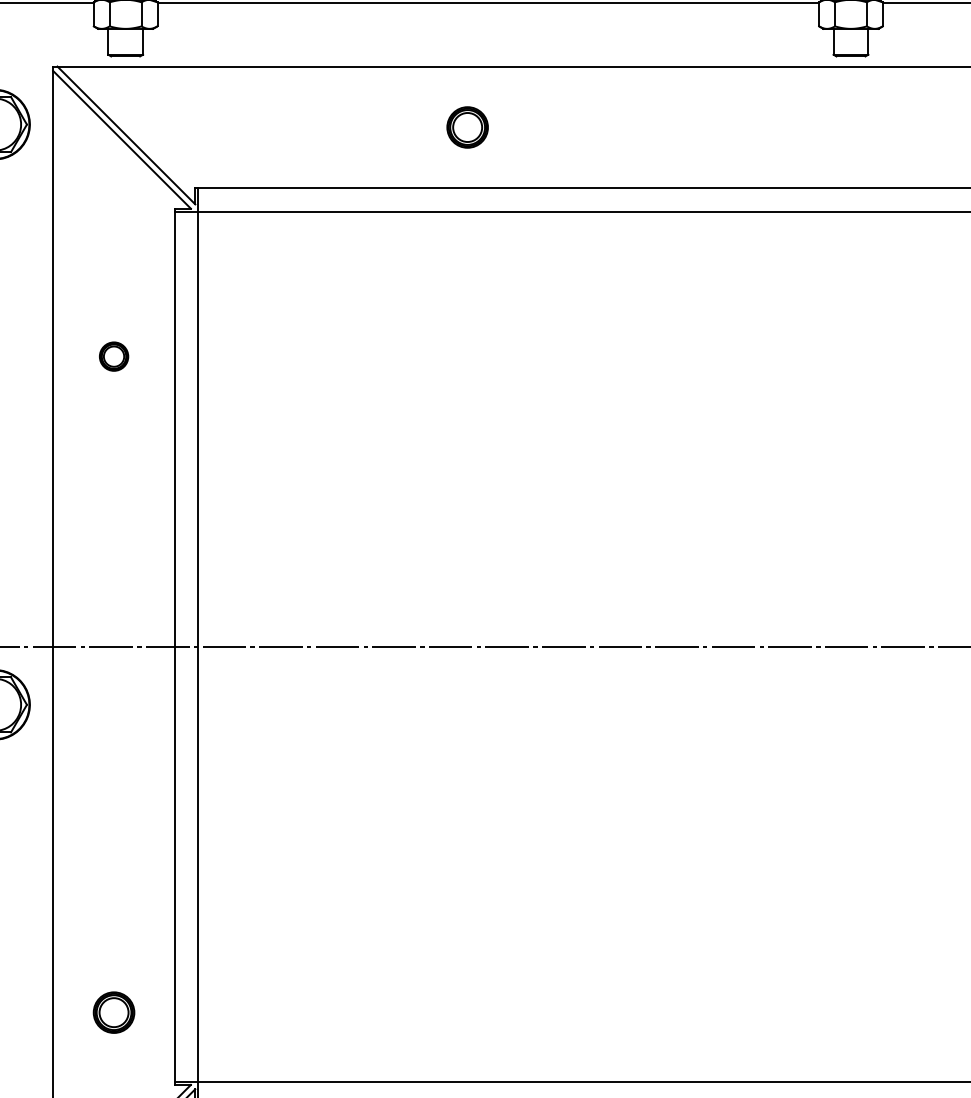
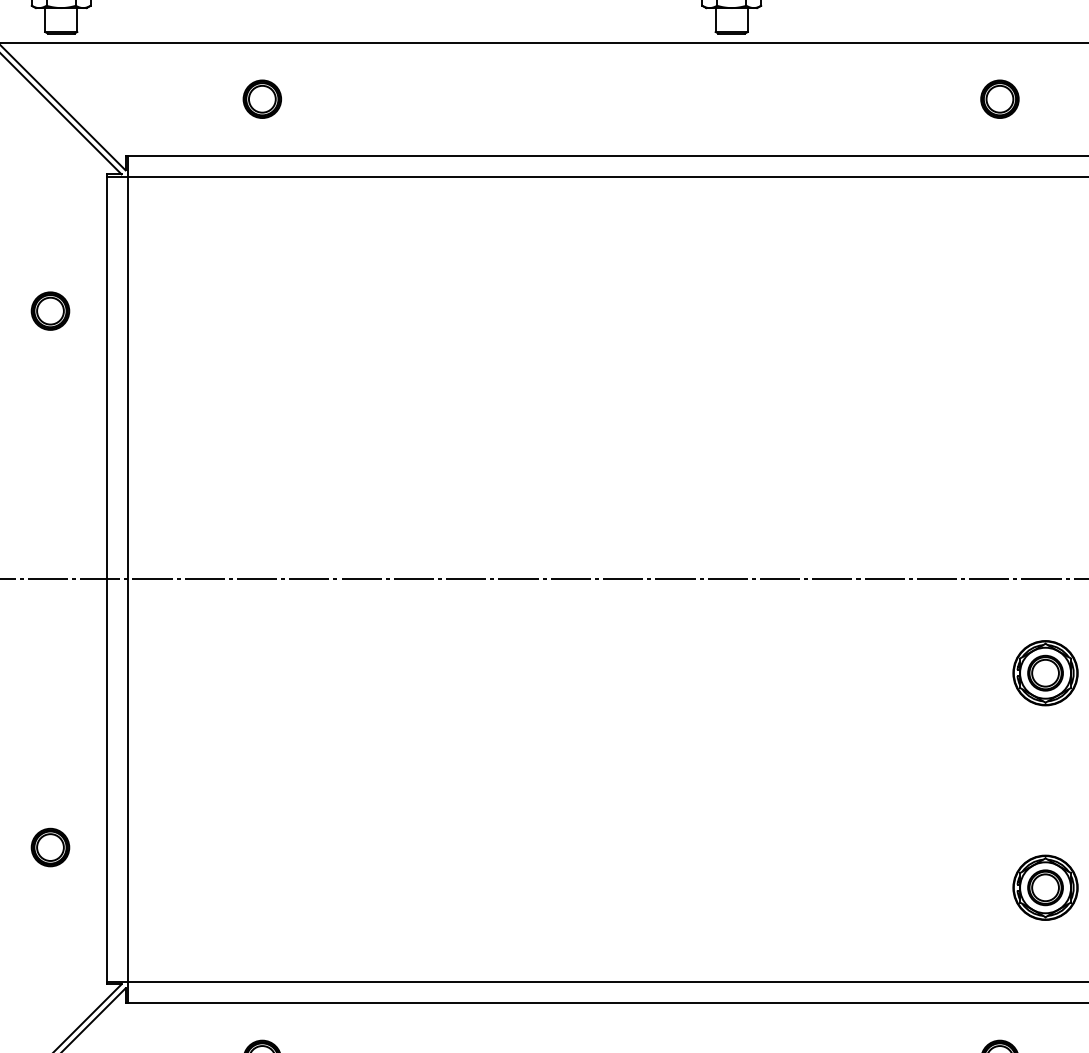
part: (466, 126) -> (261, 98), moved
part: (114, 355) -> (50, 310), size x1.43
part: (114, 1012) -> (50, 847), moved

